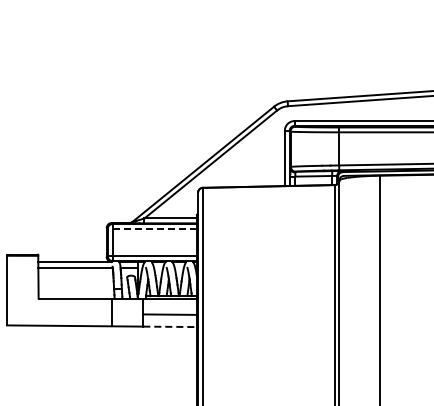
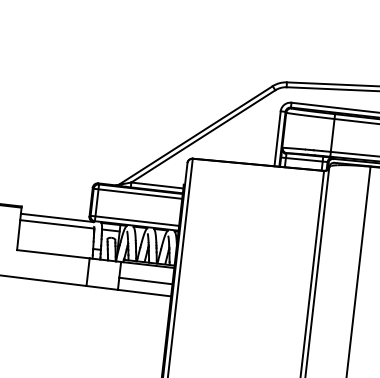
line: (152, 228) -> (138, 193), dashed -> solid
line: (170, 326) -> (144, 292), dashed -> solid

